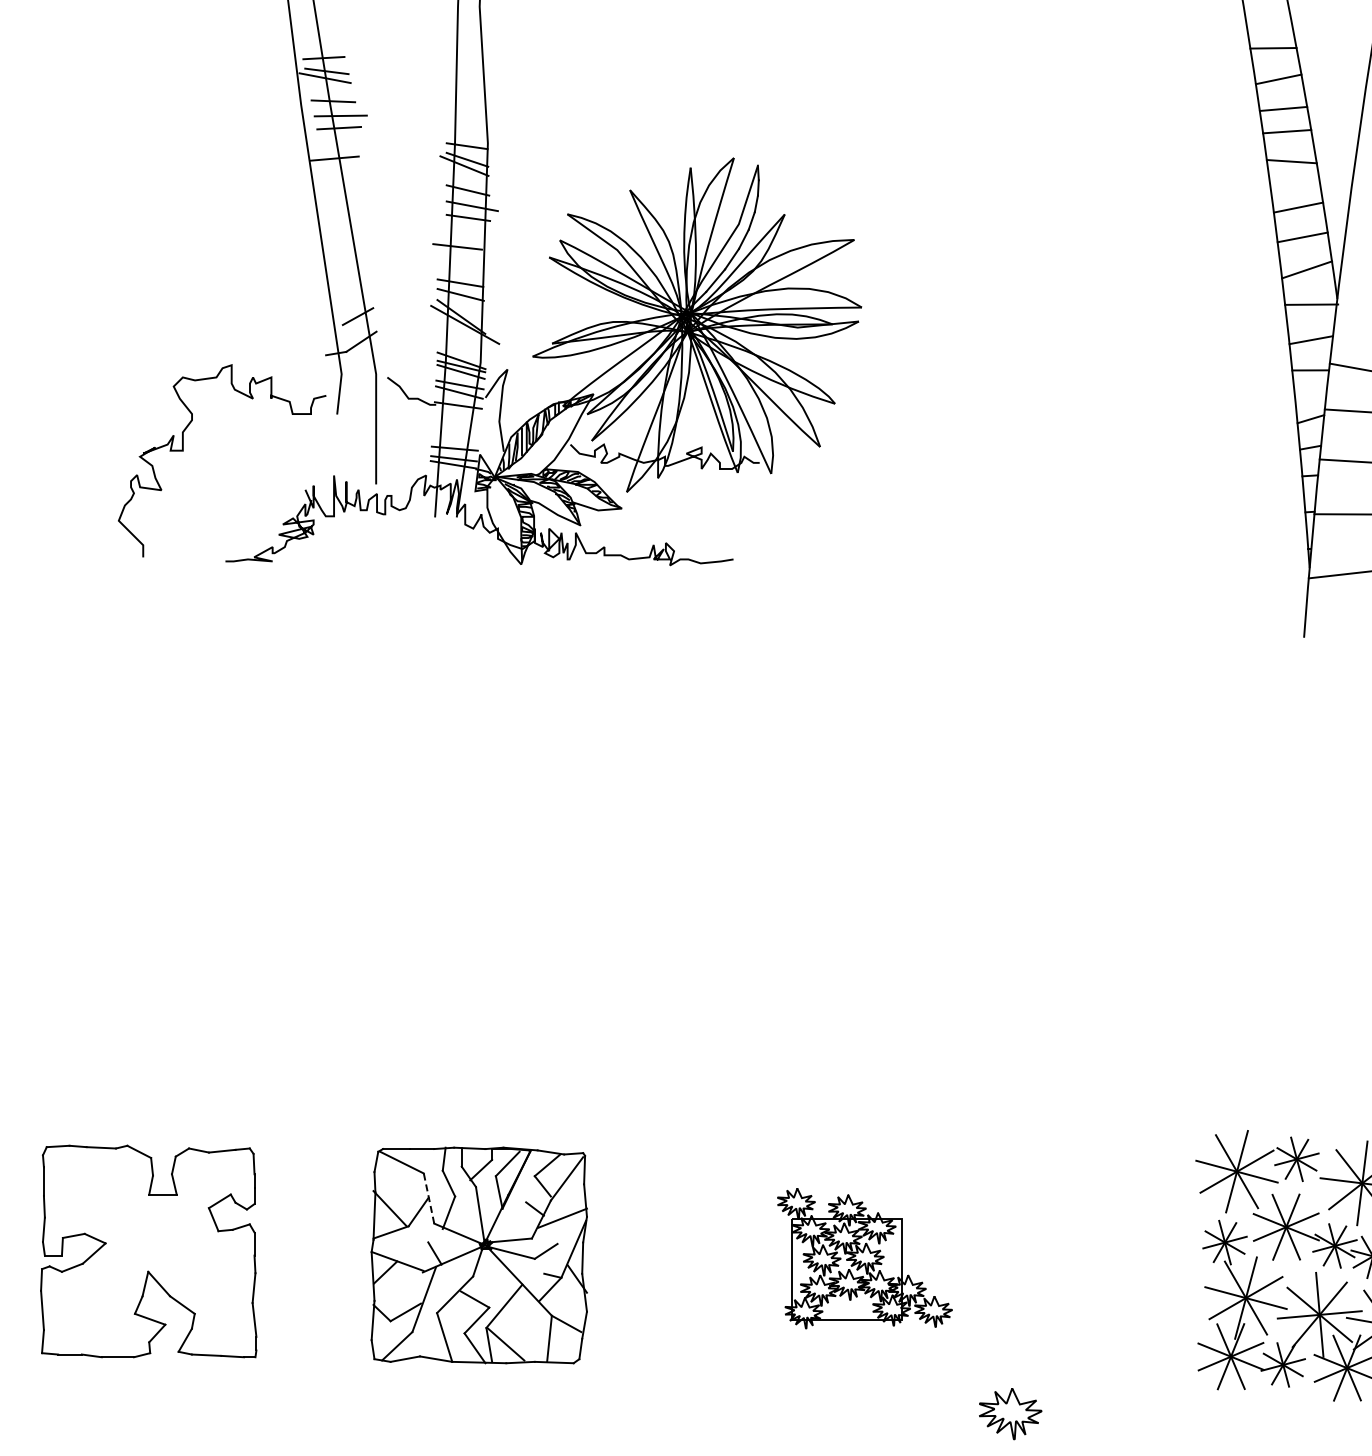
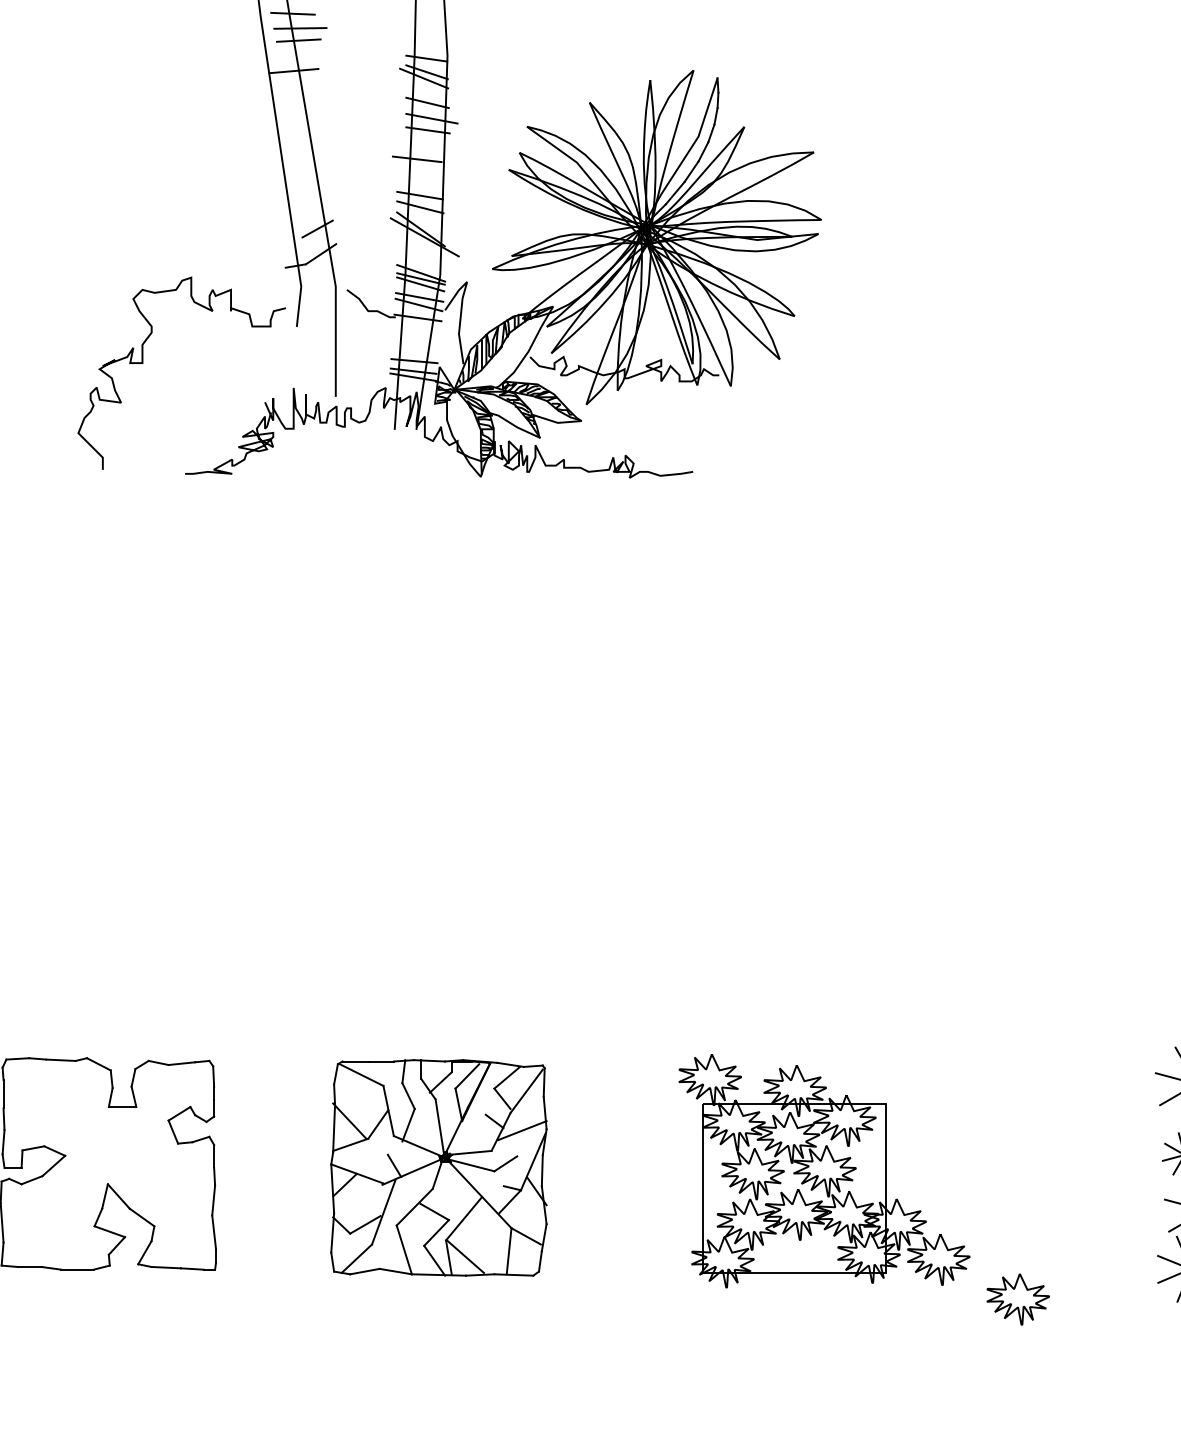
line: (429, 1198) -> (389, 1110), dashed -> solid
part: (864, 1258) -> (824, 1170), size x1.67
curve: (1010, 1421) -> (1018, 1306), moved

